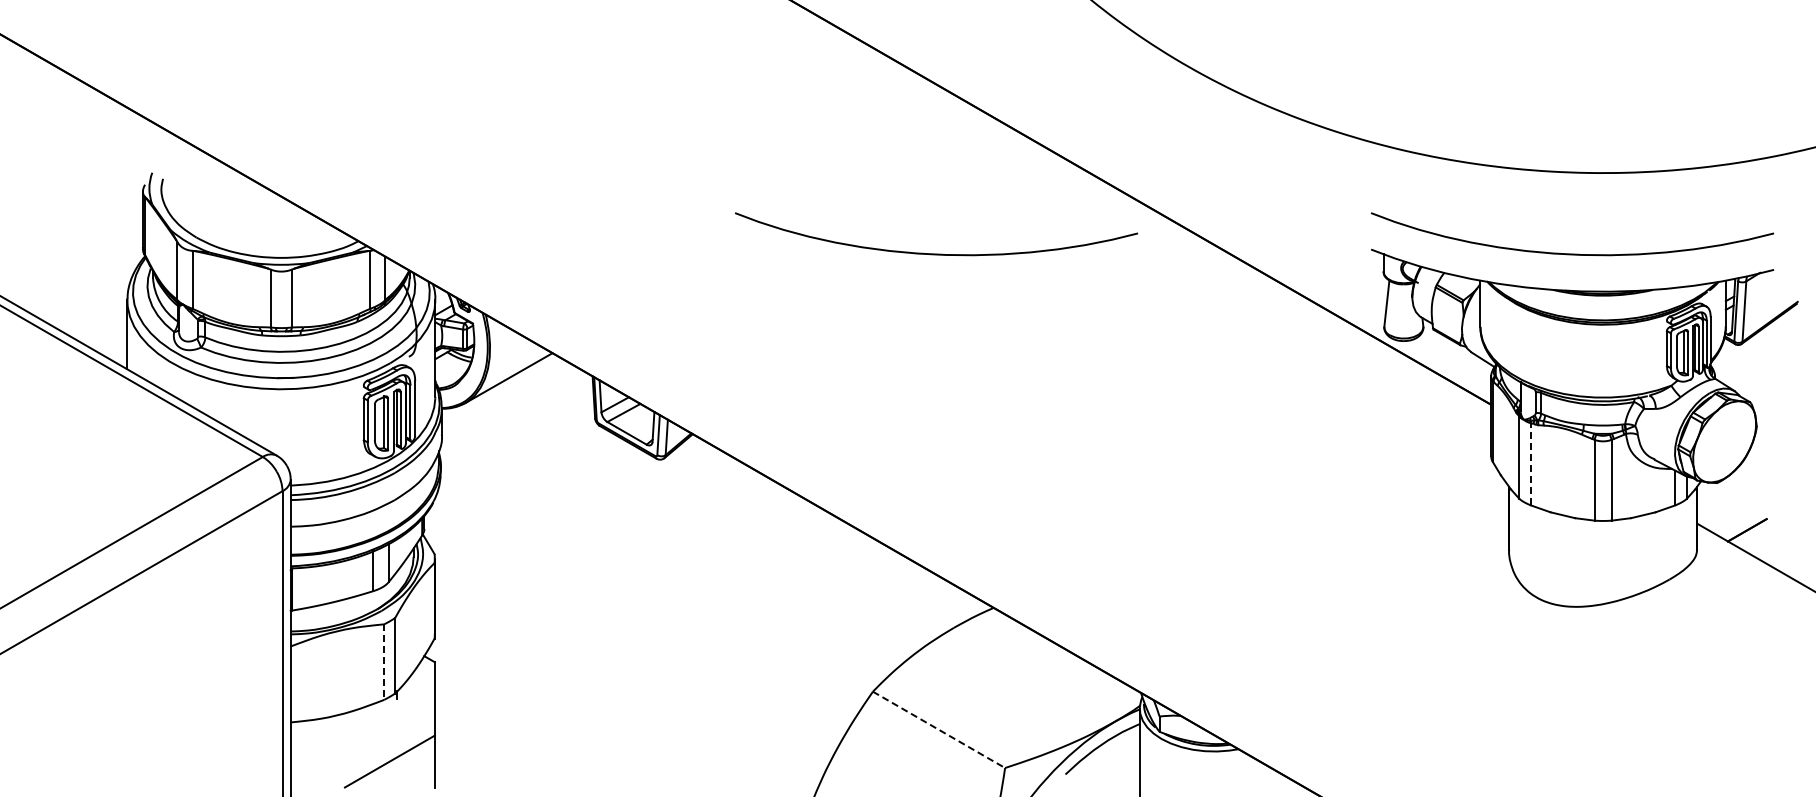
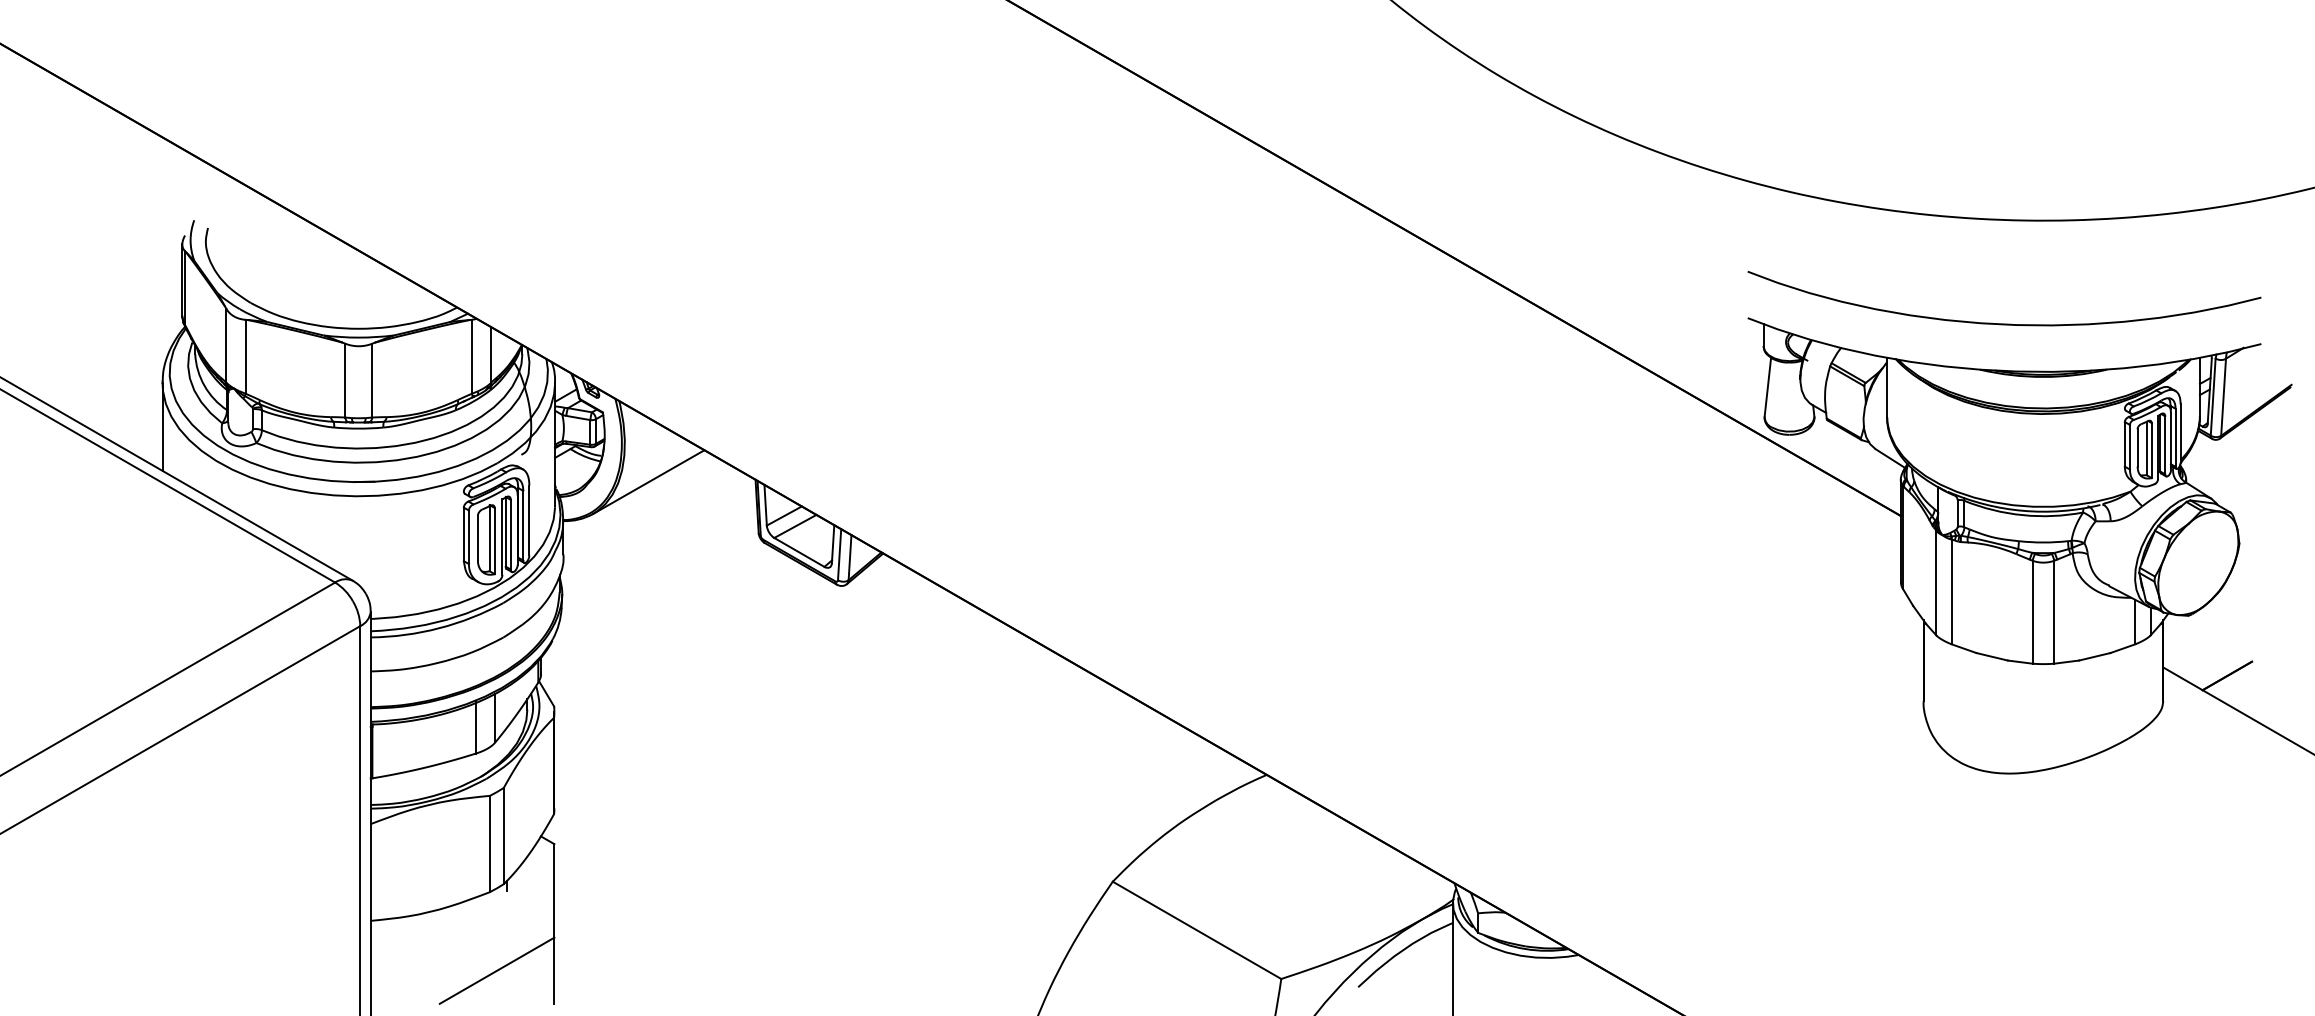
curve: (936, 253) -> (1193, 323), removed
line: (1531, 463) -> (1952, 590), dashed -> solid
line: (384, 662) -> (490, 844), dashed -> solid
line: (939, 730) -> (1197, 931), dashed -> solid

